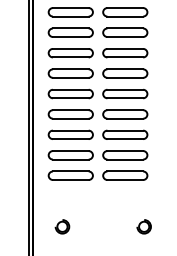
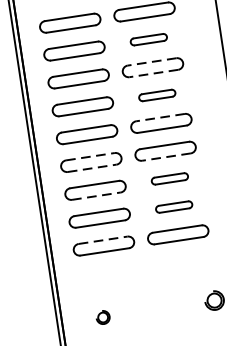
part: (125, 32) -> (149, 39), size x0.6
line: (125, 48) -> (152, 61), solid -> dashed
line: (125, 57) -> (154, 73), solid -> dashed
part: (125, 73) -> (157, 95), size x0.6
line: (125, 89) -> (160, 117), solid -> dashed
line: (70, 110) -> (90, 157), solid -> dashed
line: (70, 118) -> (91, 168), solid -> dashed
line: (125, 118) -> (166, 156), solid -> dashed
part: (125, 134) -> (170, 178), size x0.6
line: (70, 139) -> (96, 196), solid -> dashed
part: (125, 155) -> (174, 207), size x0.6
line: (70, 171) -> (102, 240), solid -> dashed
part: (62, 226) -> (103, 317), size x0.7

